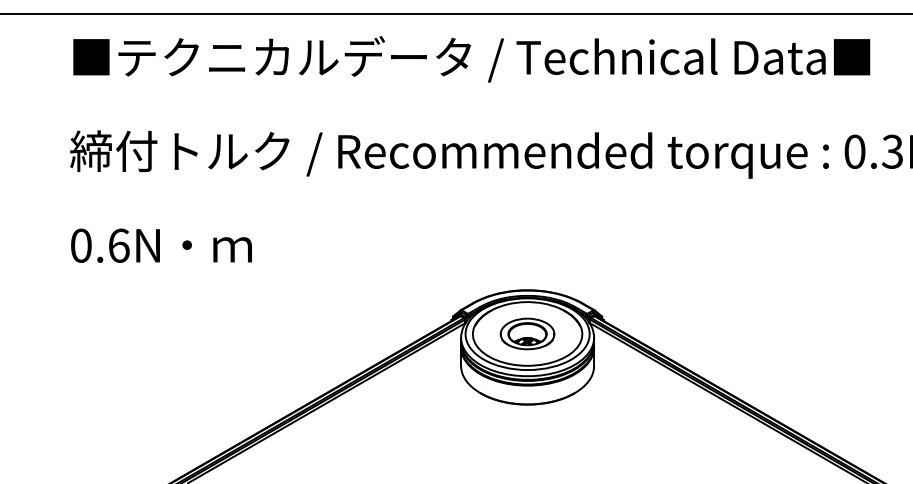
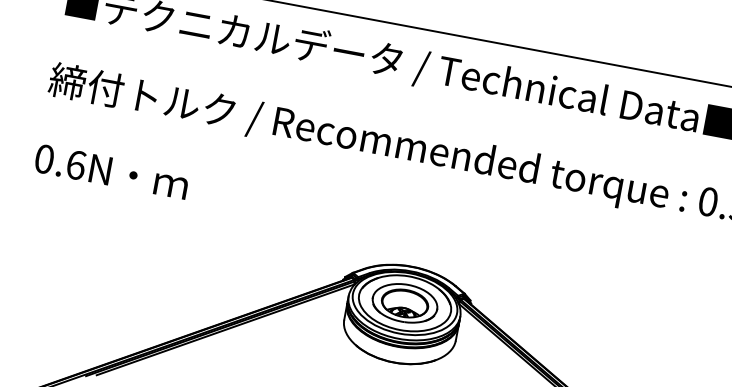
part: (527, 333) -> (405, 302), size x1.43

